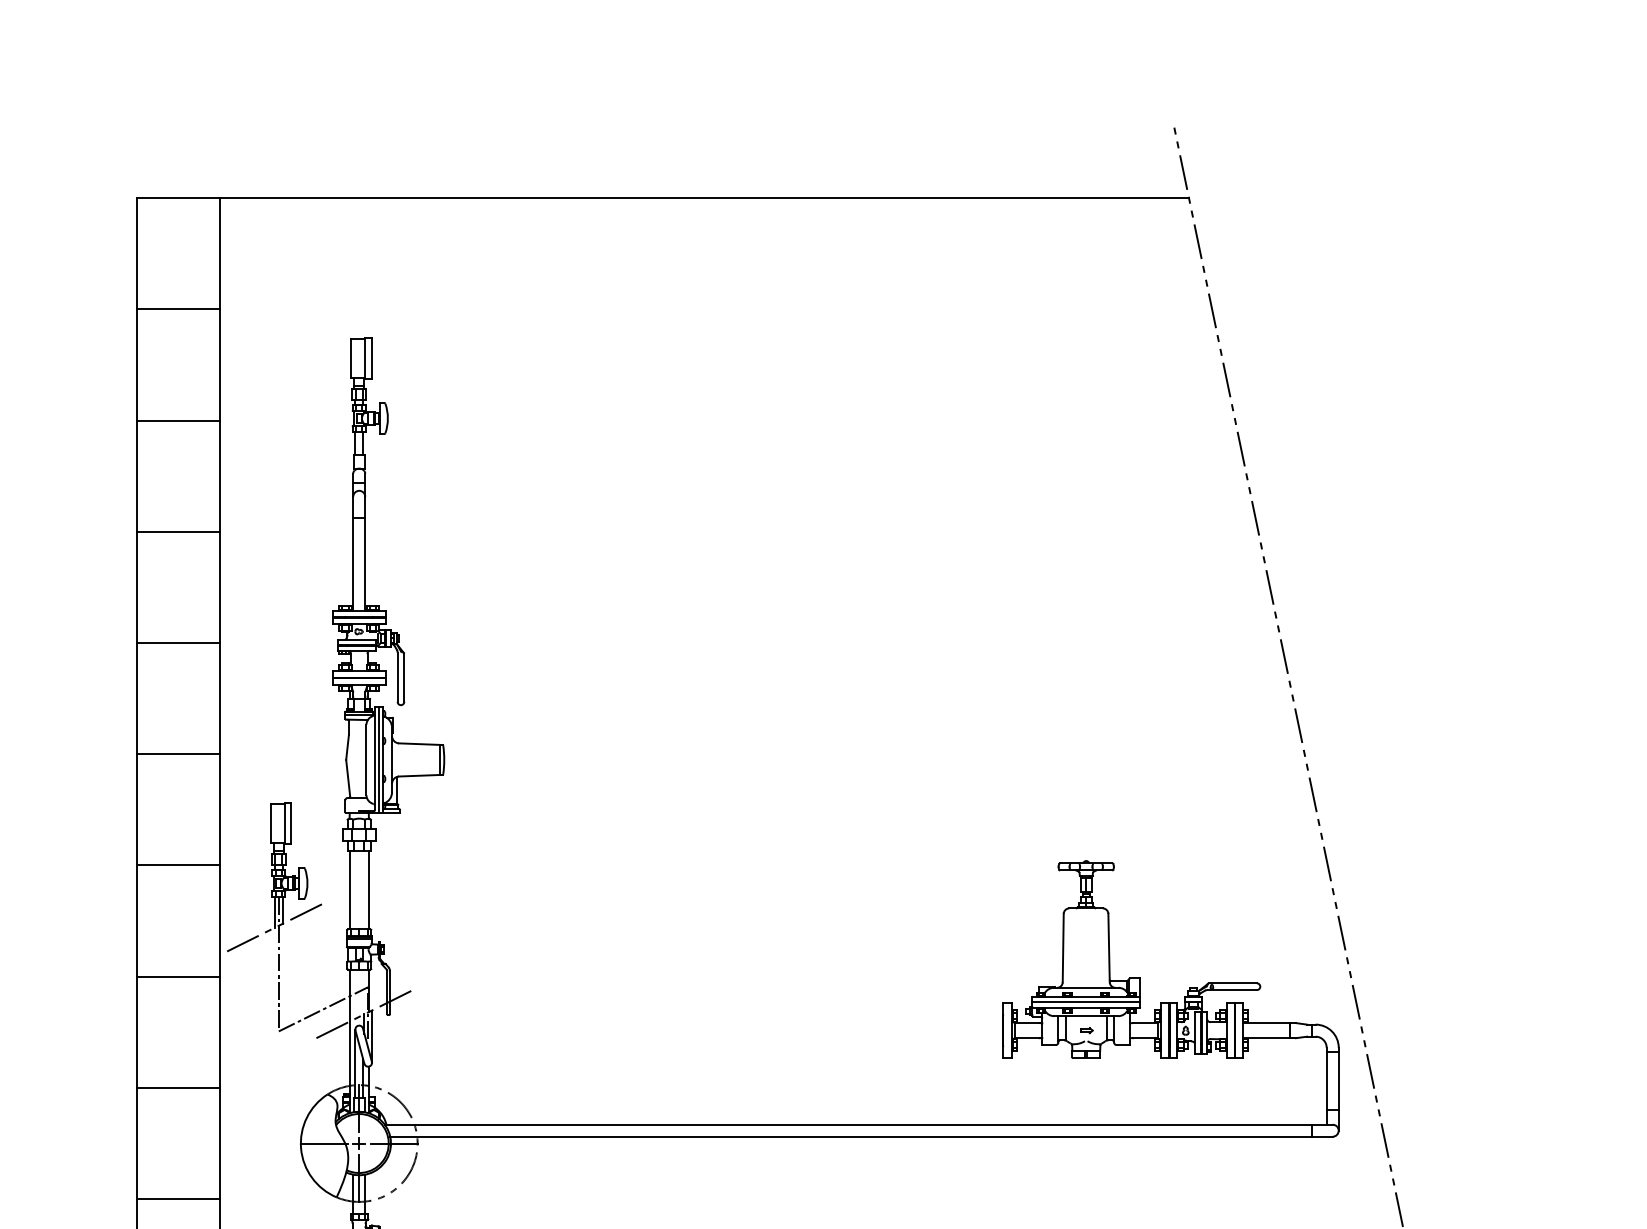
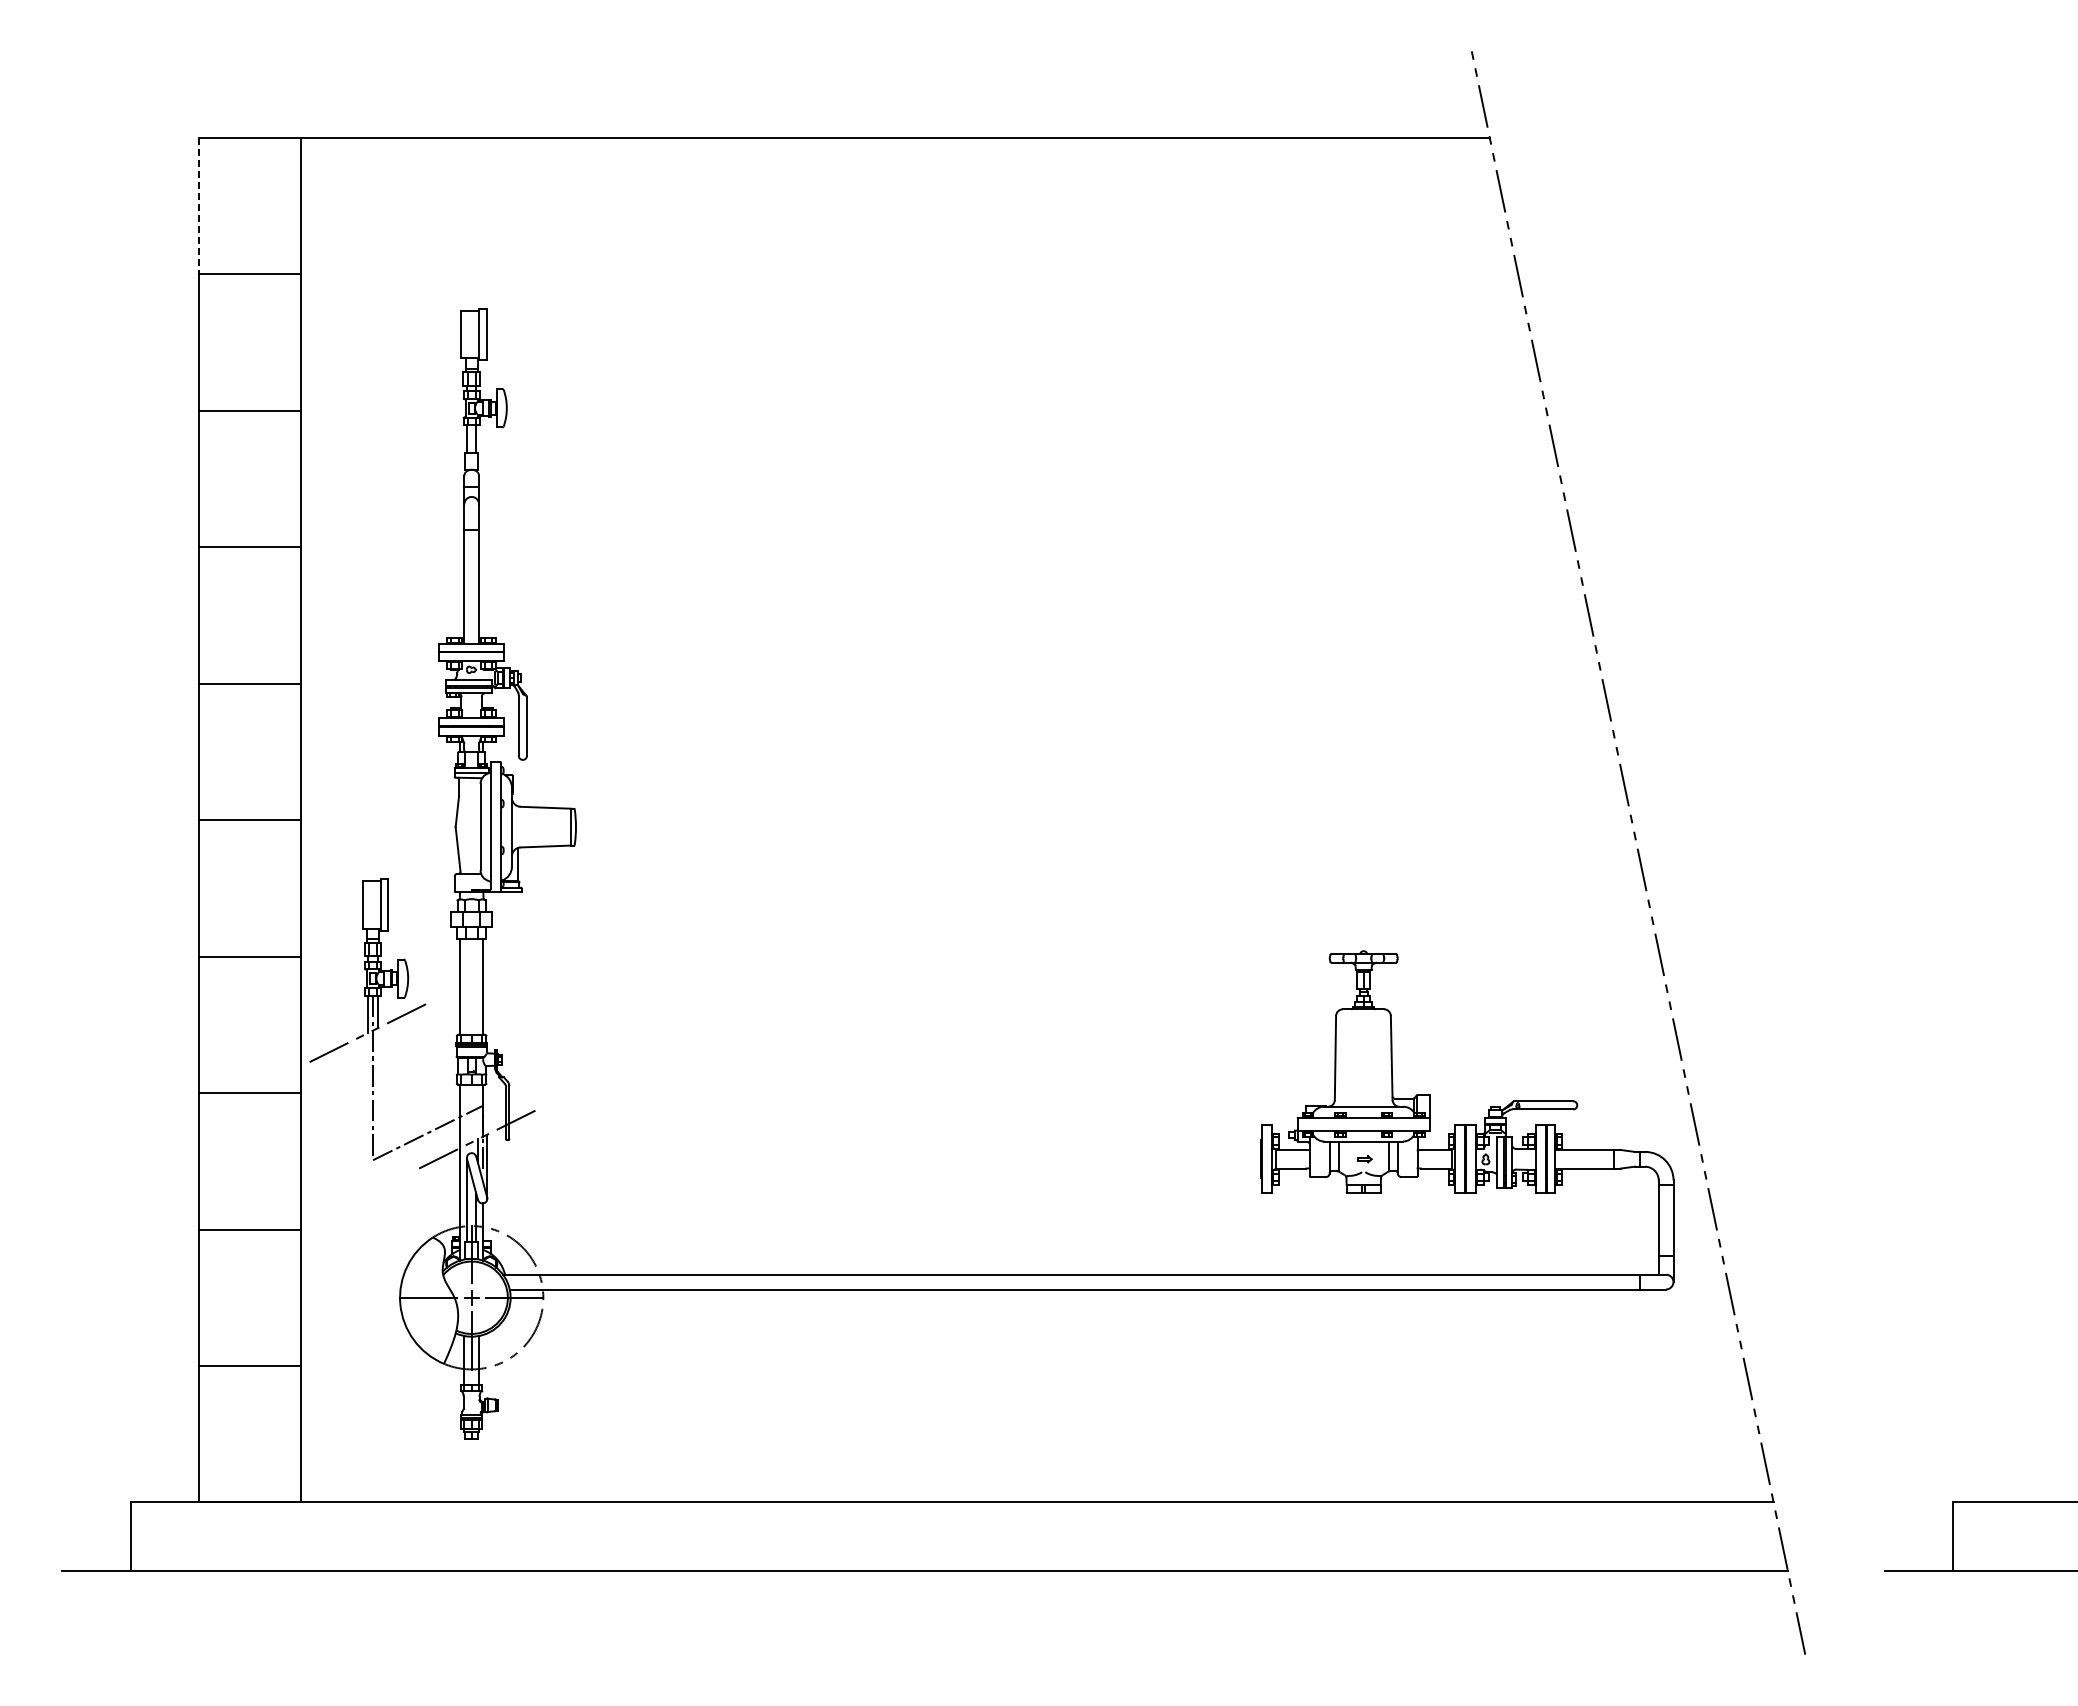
line: (136, 254) -> (198, 206), solid -> dashed
line: (379, 759) -> (496, 826), removed
line: (1086, 1002) -> (1363, 1124), removed

